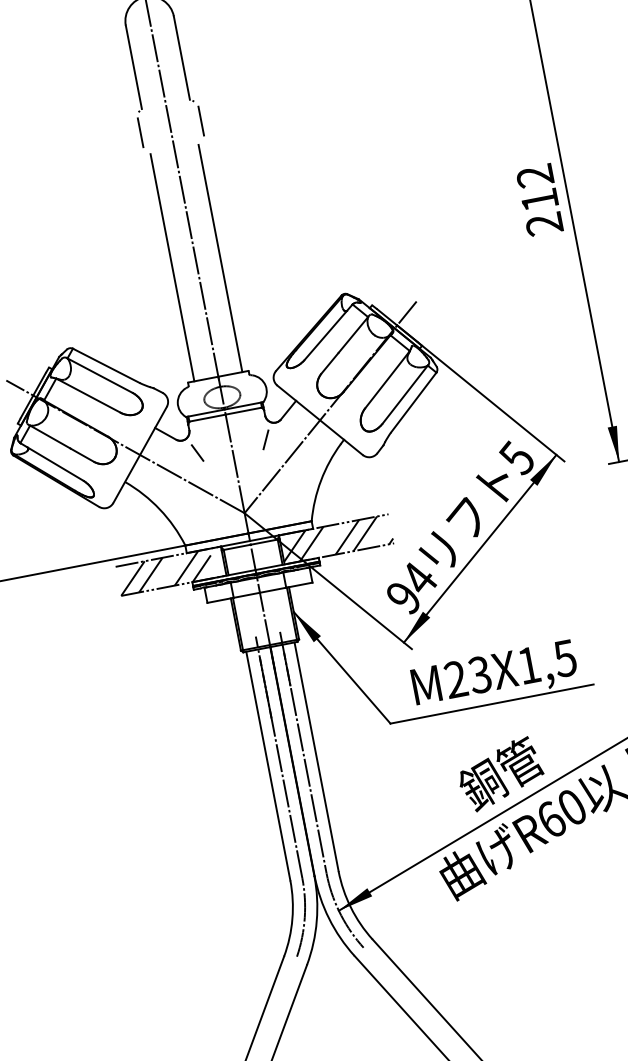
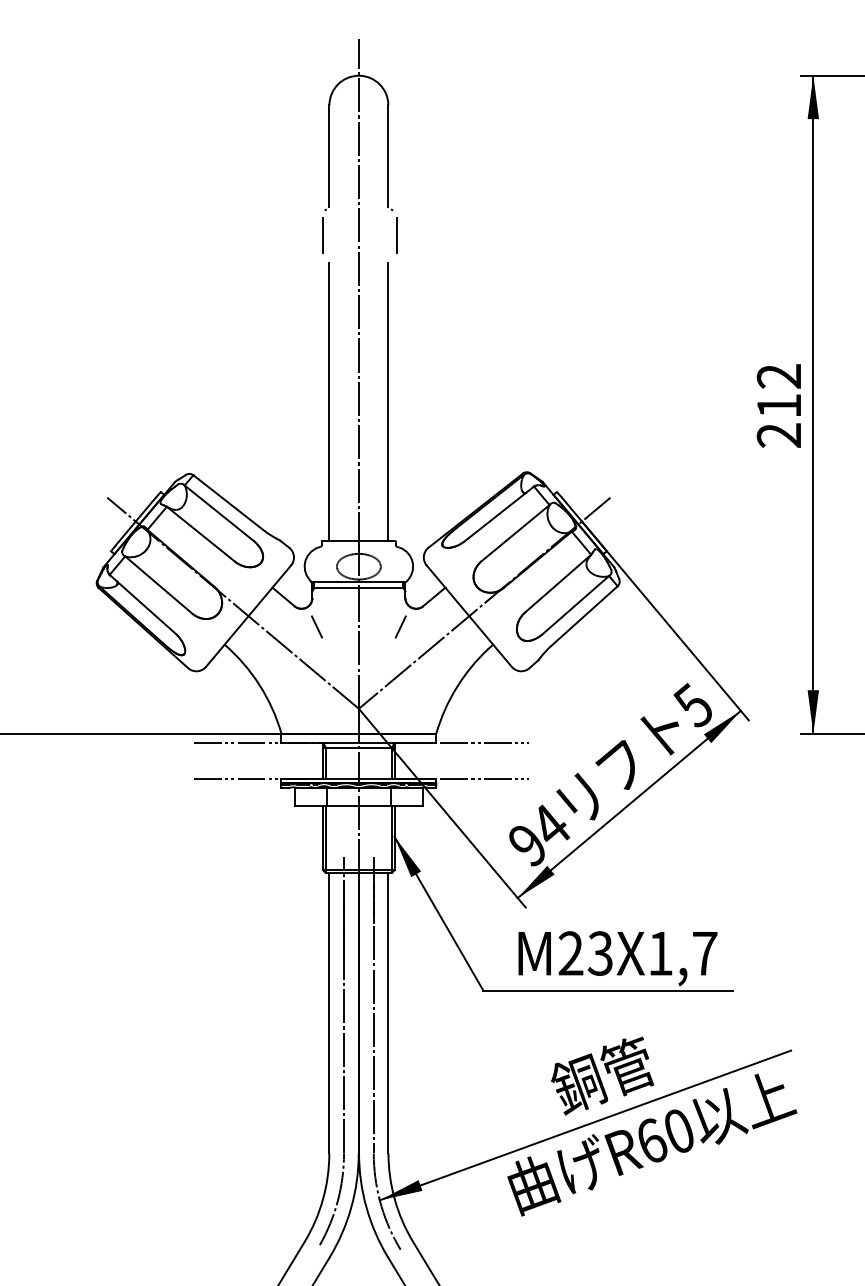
hatch: (336, 539) -> (461, 760), removed
hatch: (165, 572) -> (251, 760), removed
text: (564, 658) -> (704, 953), M23X1,5 -> M23X1,7

